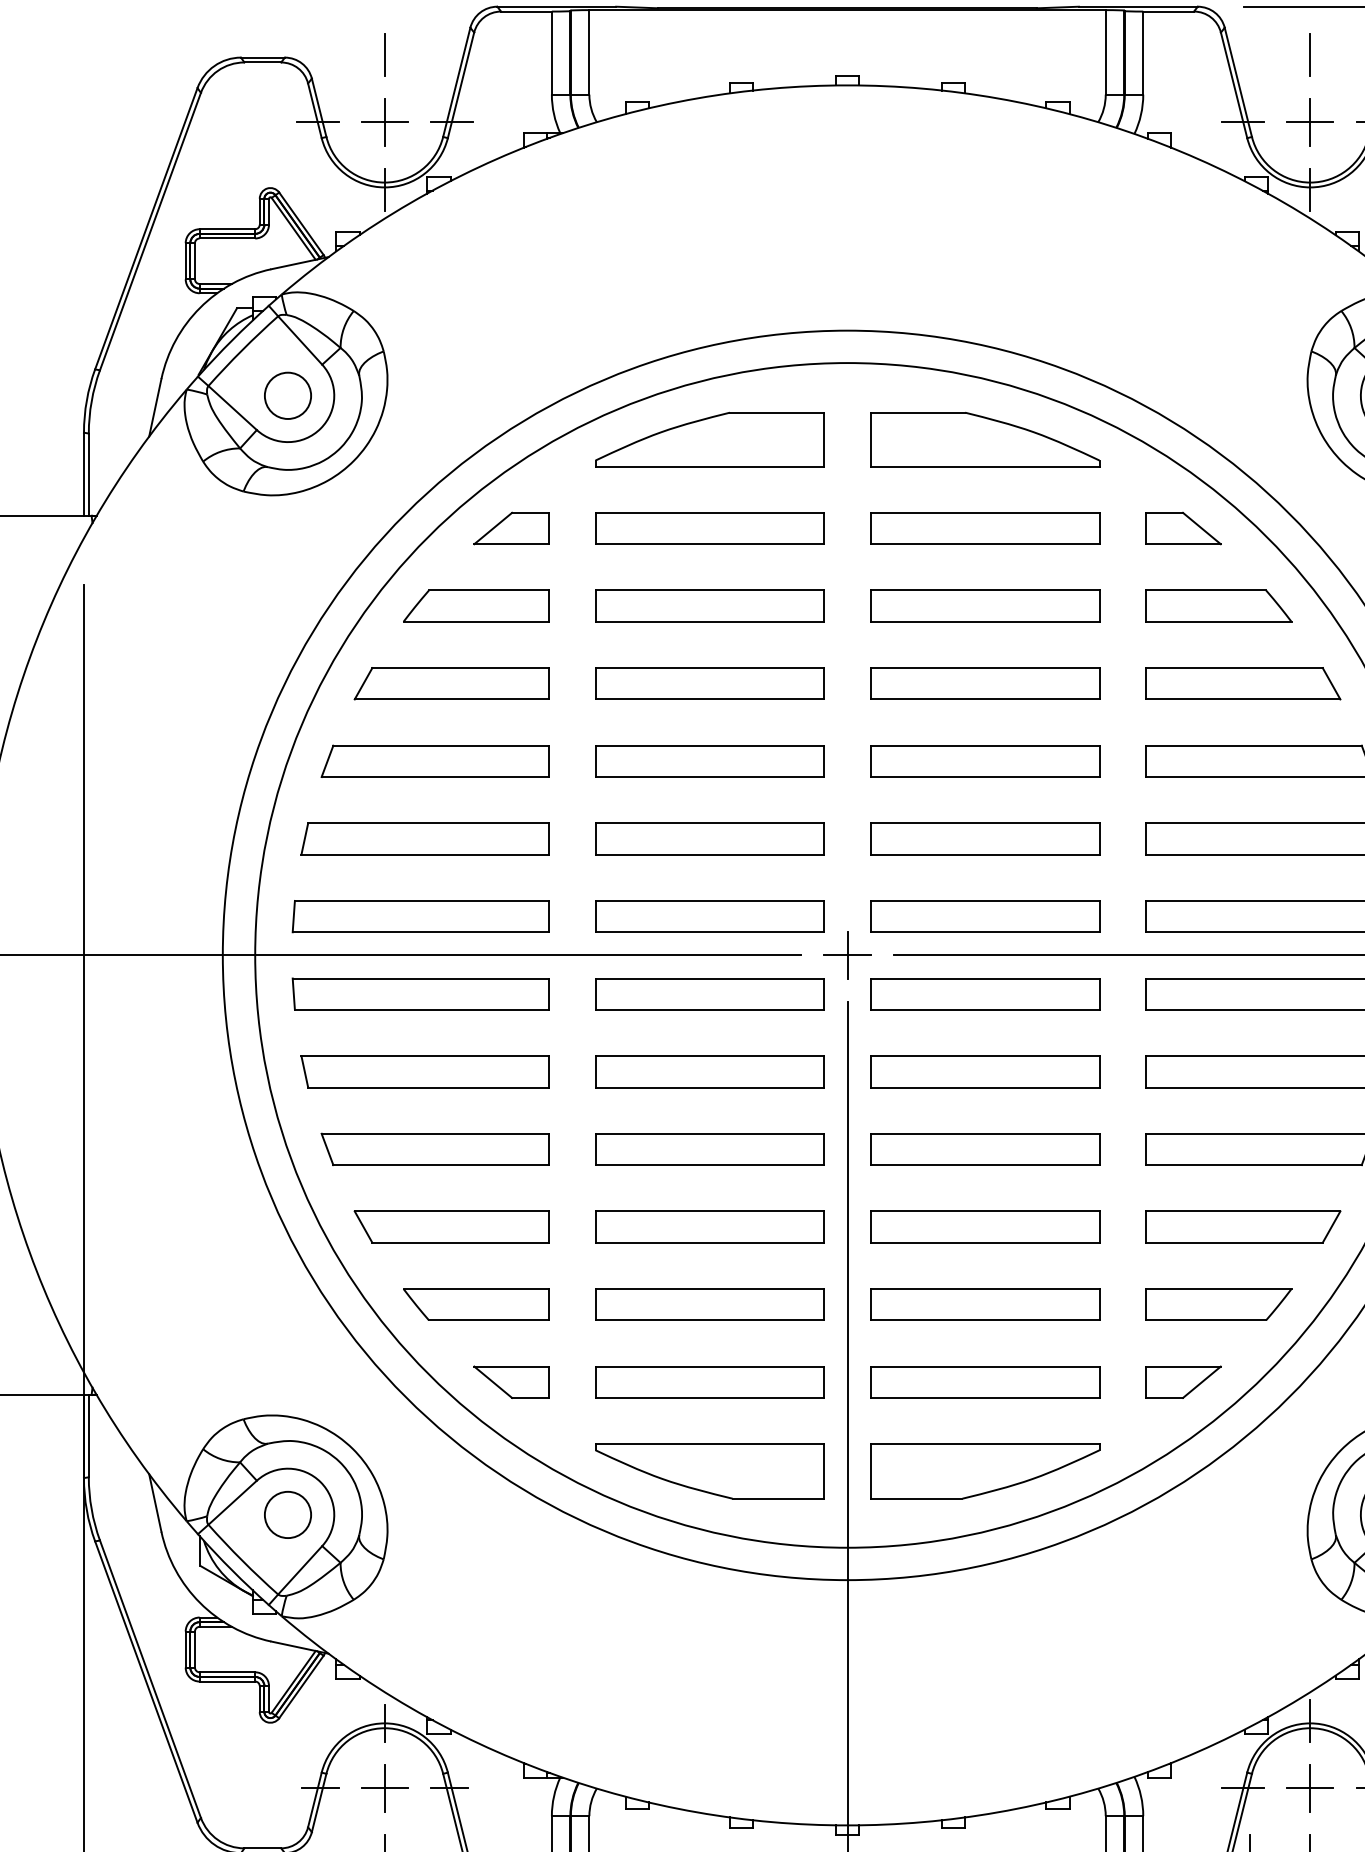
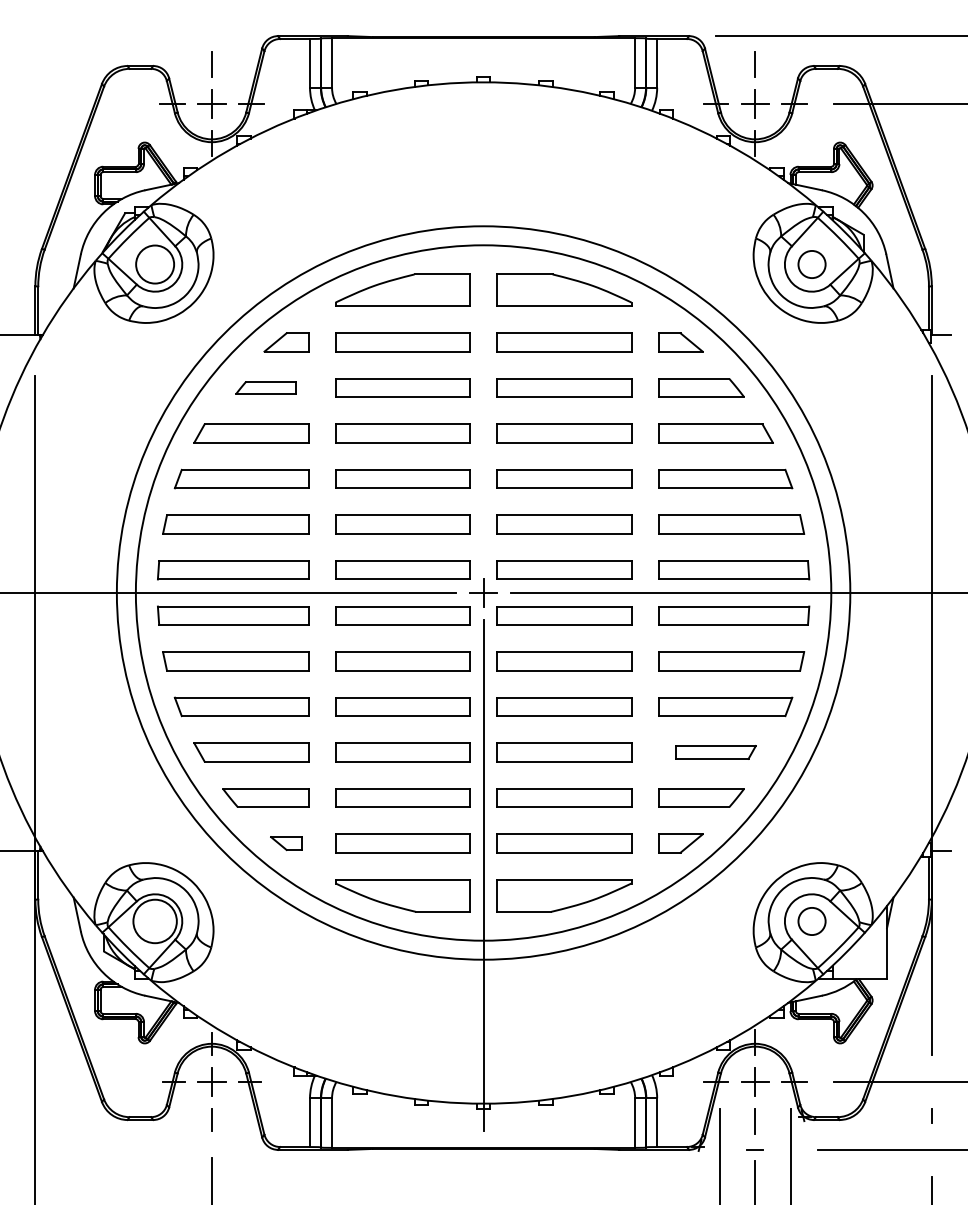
circle: (286, 395) -> (154, 264), size x1.4
part: (476, 605) -> (265, 387), size x0.7
part: (1242, 1227) -> (715, 752), size x0.7
part: (511, 1382) -> (286, 843), size x0.7
circle: (286, 1515) -> (154, 921), size x1.6

